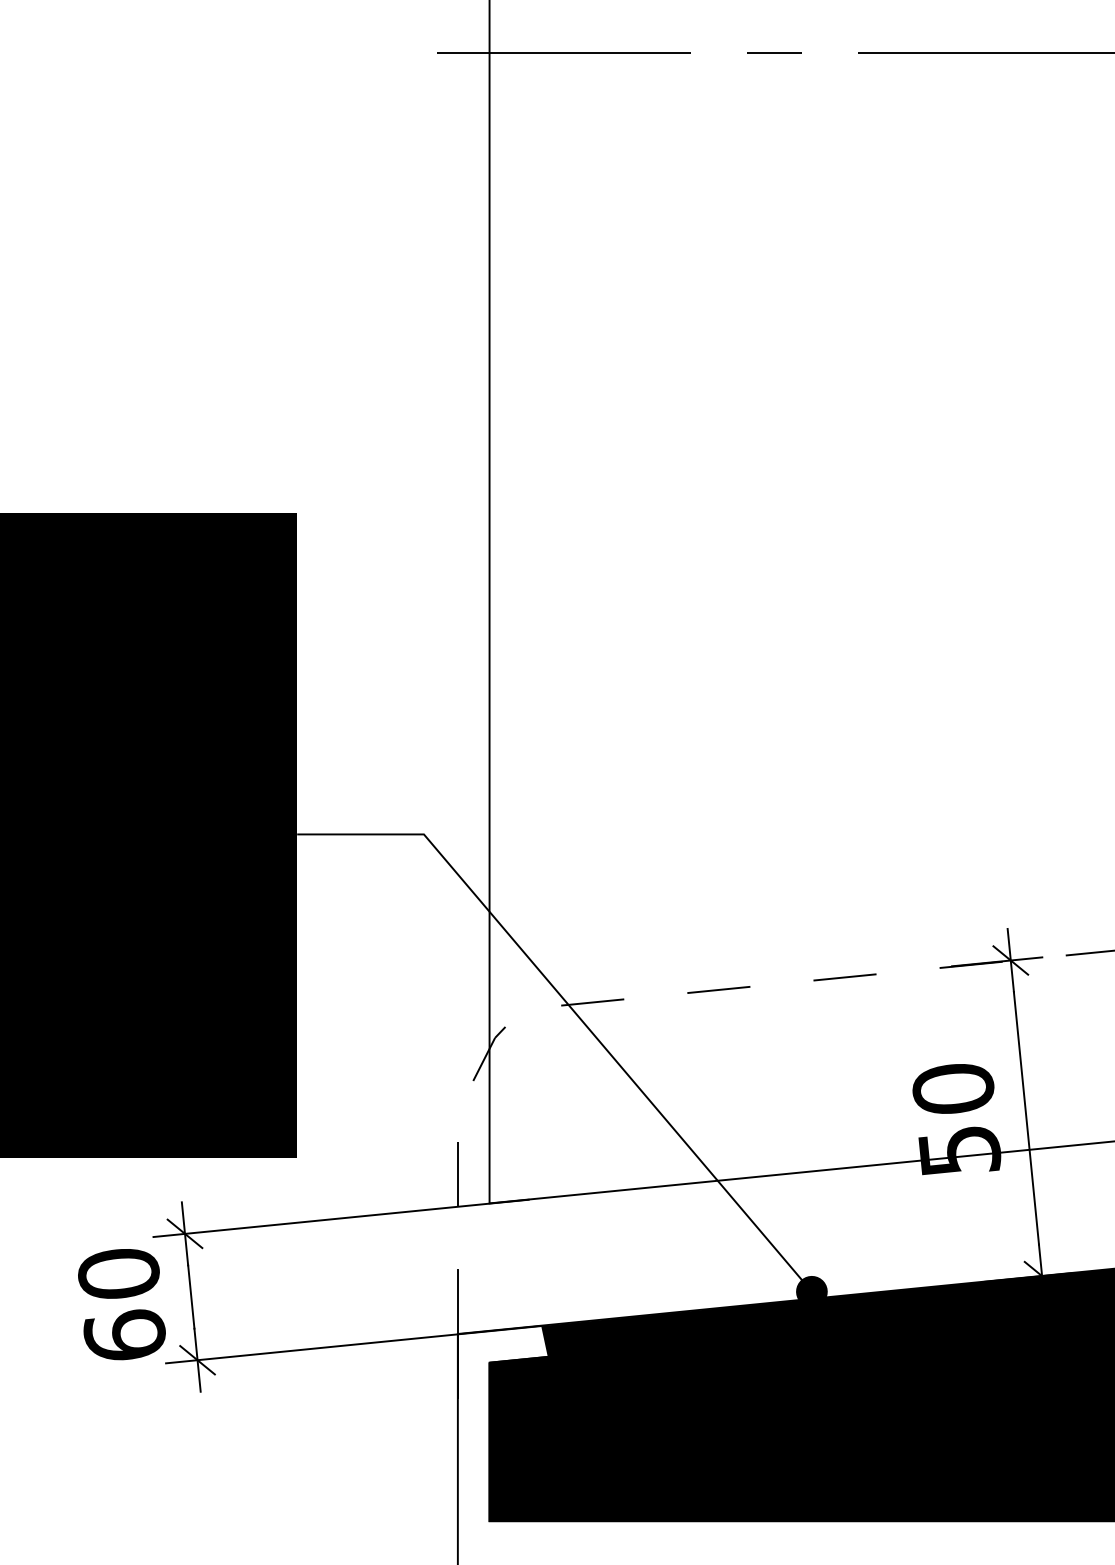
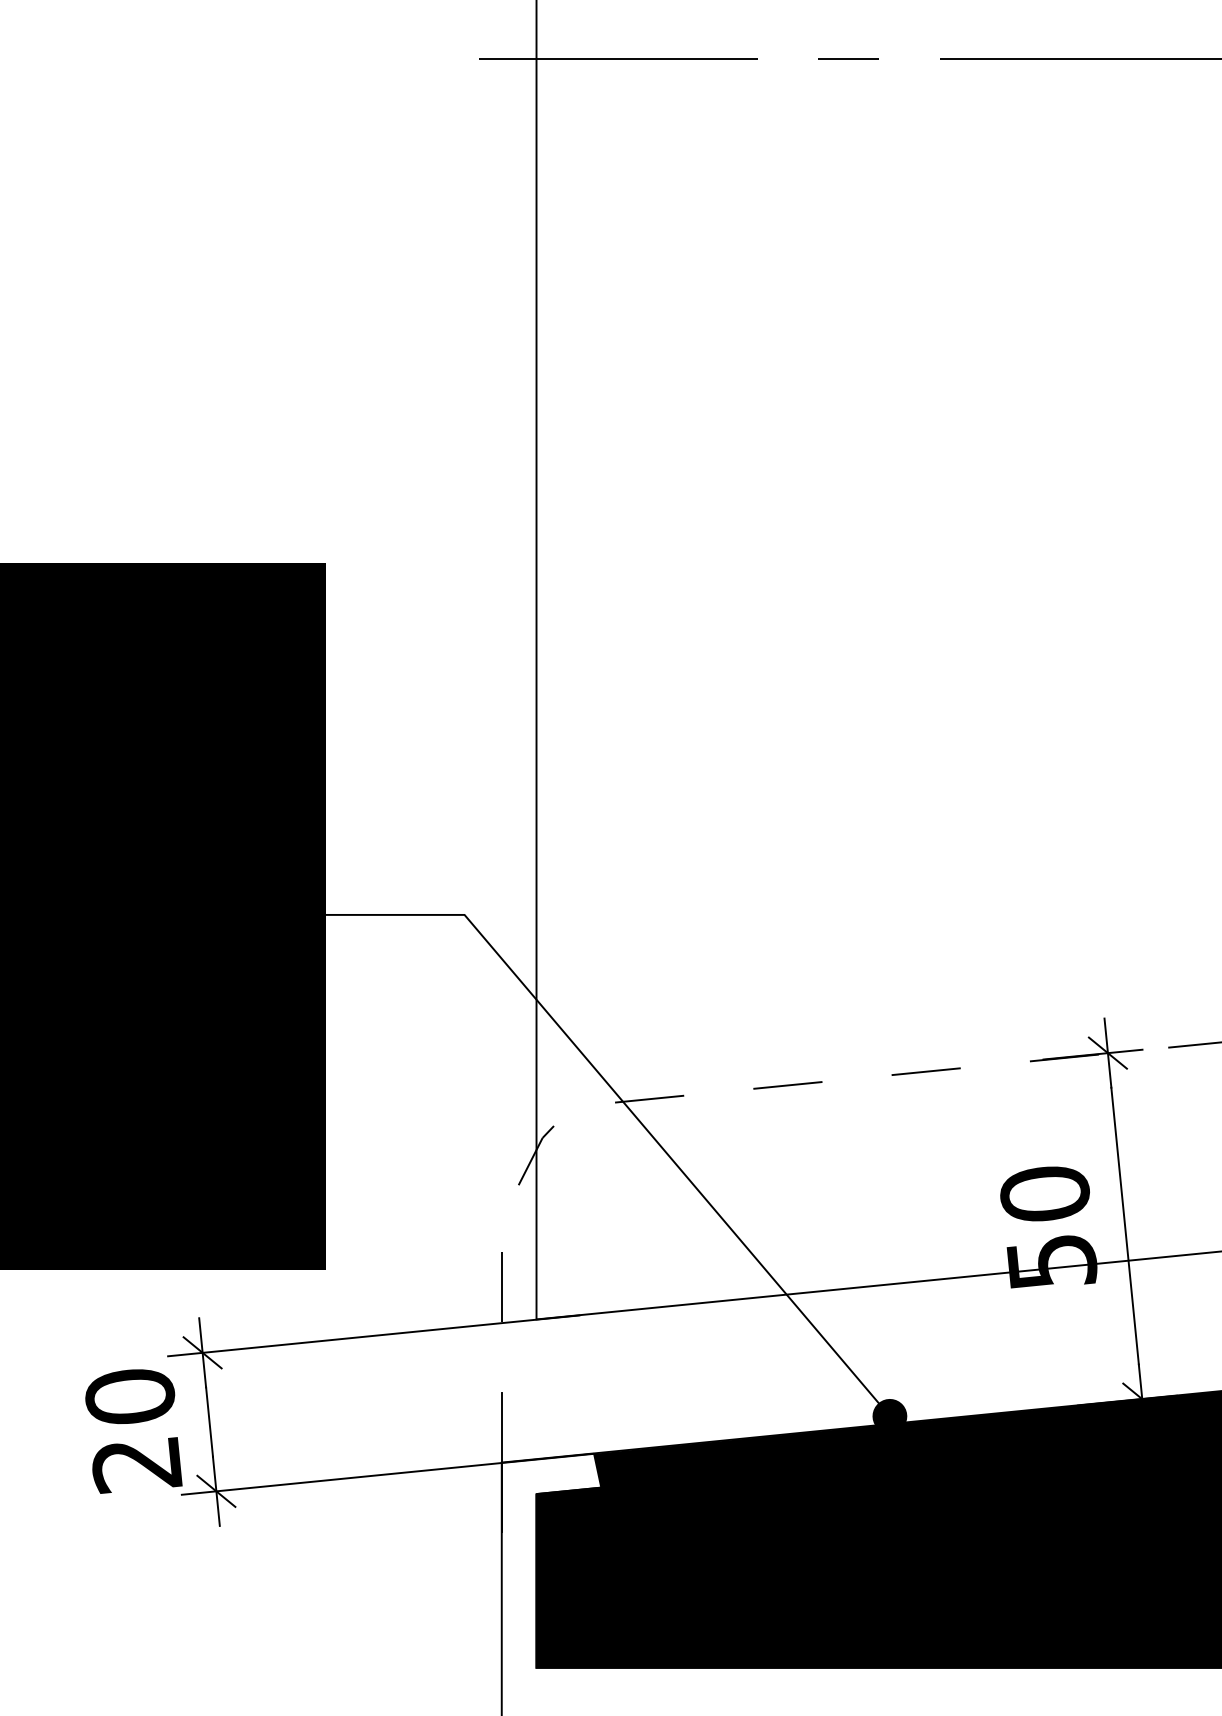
text: (124, 1335) -> (136, 1464), 60 -> 20

